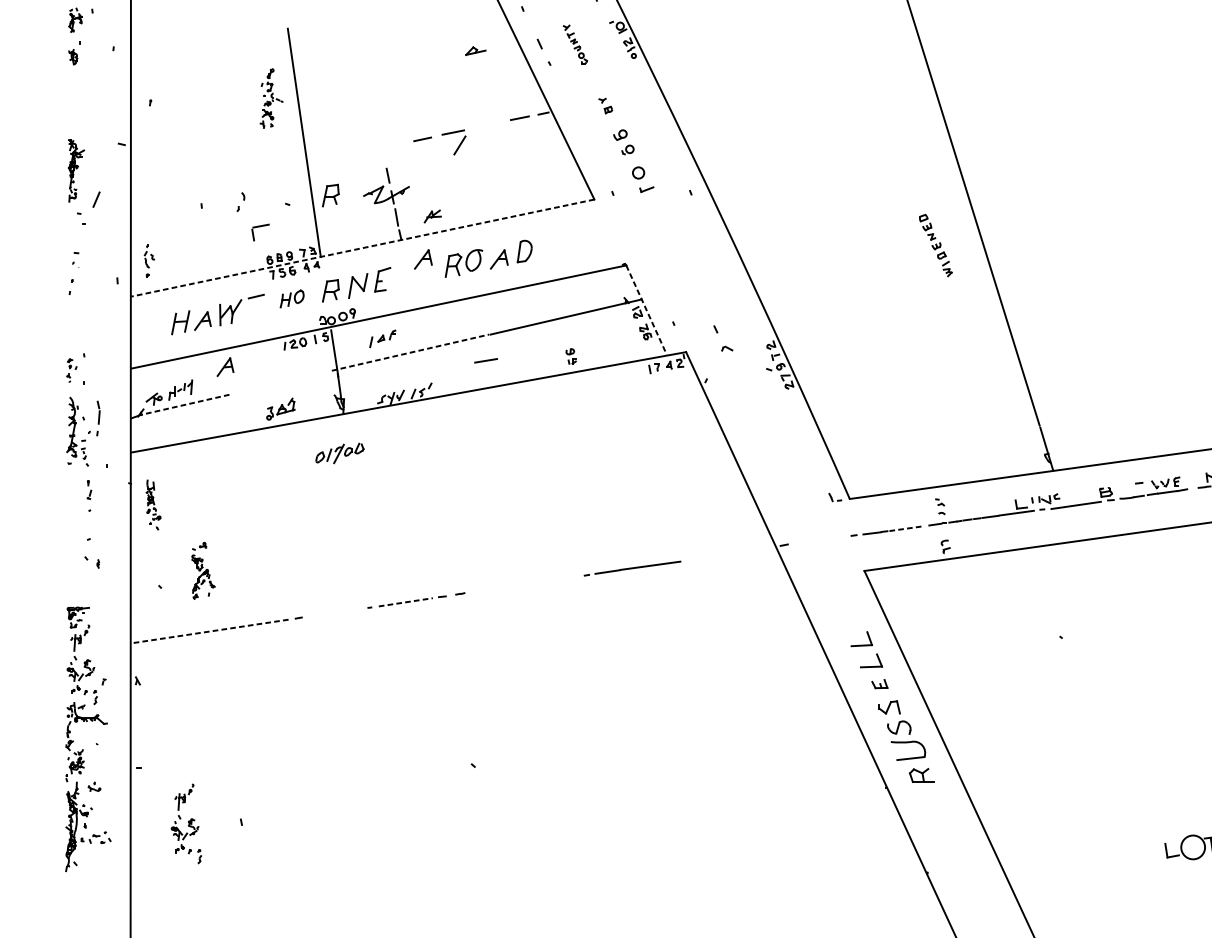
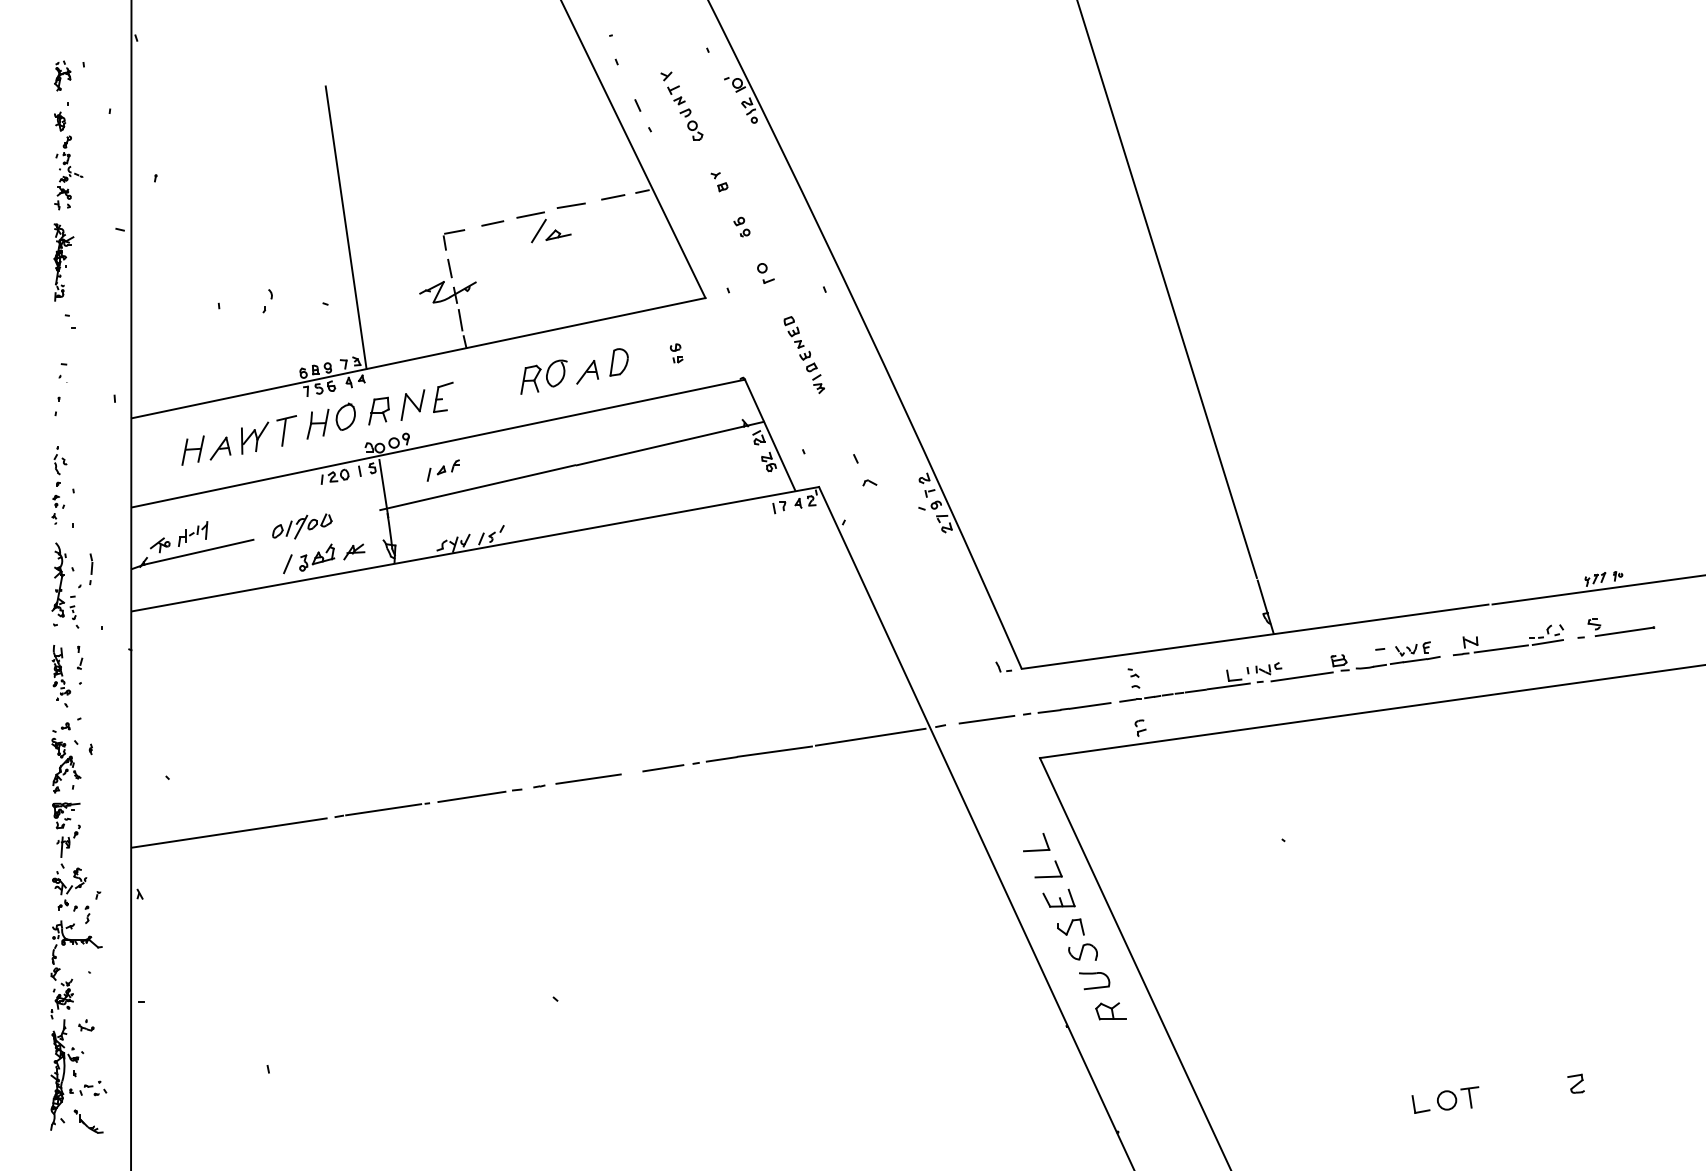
part: (575, 44) -> (681, 105), size x1.43
part: (475, 50) -> (558, 234), moved
part: (271, 98) -> (68, 172), moved
part: (623, 141) -> (741, 226), size x0.62
part: (642, 179) -> (765, 273), size x0.62
part: (330, 195) -> (378, 292), removed
line: (96, 199) -> (287, 564), moved
part: (432, 216) -> (354, 551), moved
part: (260, 232) -> (453, 239), moved
part: (935, 245) -> (803, 354), moved
line: (362, 248) -> (418, 358), dashed -> solid
part: (423, 259) -> (493, 372), removed
part: (149, 261) -> (60, 466), moved
part: (291, 298) -> (330, 420), size x1.67
line: (253, 308) -> (283, 432), added
line: (646, 309) -> (770, 434), dashed -> solid
line: (410, 352) -> (477, 487), dashed -> solid
part: (571, 356) -> (676, 353), moved
line: (485, 360) -> (570, 205), moved
part: (225, 367) -> (248, 505), removed
line: (185, 405) -> (198, 552), dashed -> solid
part: (98, 418) -> (91, 569), size x0.71
part: (340, 453) -> (302, 526), moved
part: (153, 505) -> (61, 676), moved
line: (905, 528) -> (1090, 705), dashed -> solid
line: (821, 539) -> (986, 719), added
line: (727, 553) -> (870, 736), added
part: (203, 570) -> (66, 757), moved
line: (560, 579) -> (663, 768), added
line: (499, 587) -> (588, 778), added
line: (405, 602) -> (471, 796), dashed -> solid
line: (334, 612) -> (383, 809), added
line: (209, 631) -> (228, 833), dashed -> solid
part: (879, 683) -> (1058, 897), size x1.67
part: (908, 751) -> (1094, 981), size x0.71
part: (186, 823) -> (200, 1070), removed
circle: (1192, 847) -> (1446, 1100), size x0.62
part: (96, 864) -> (88, 1121), added

